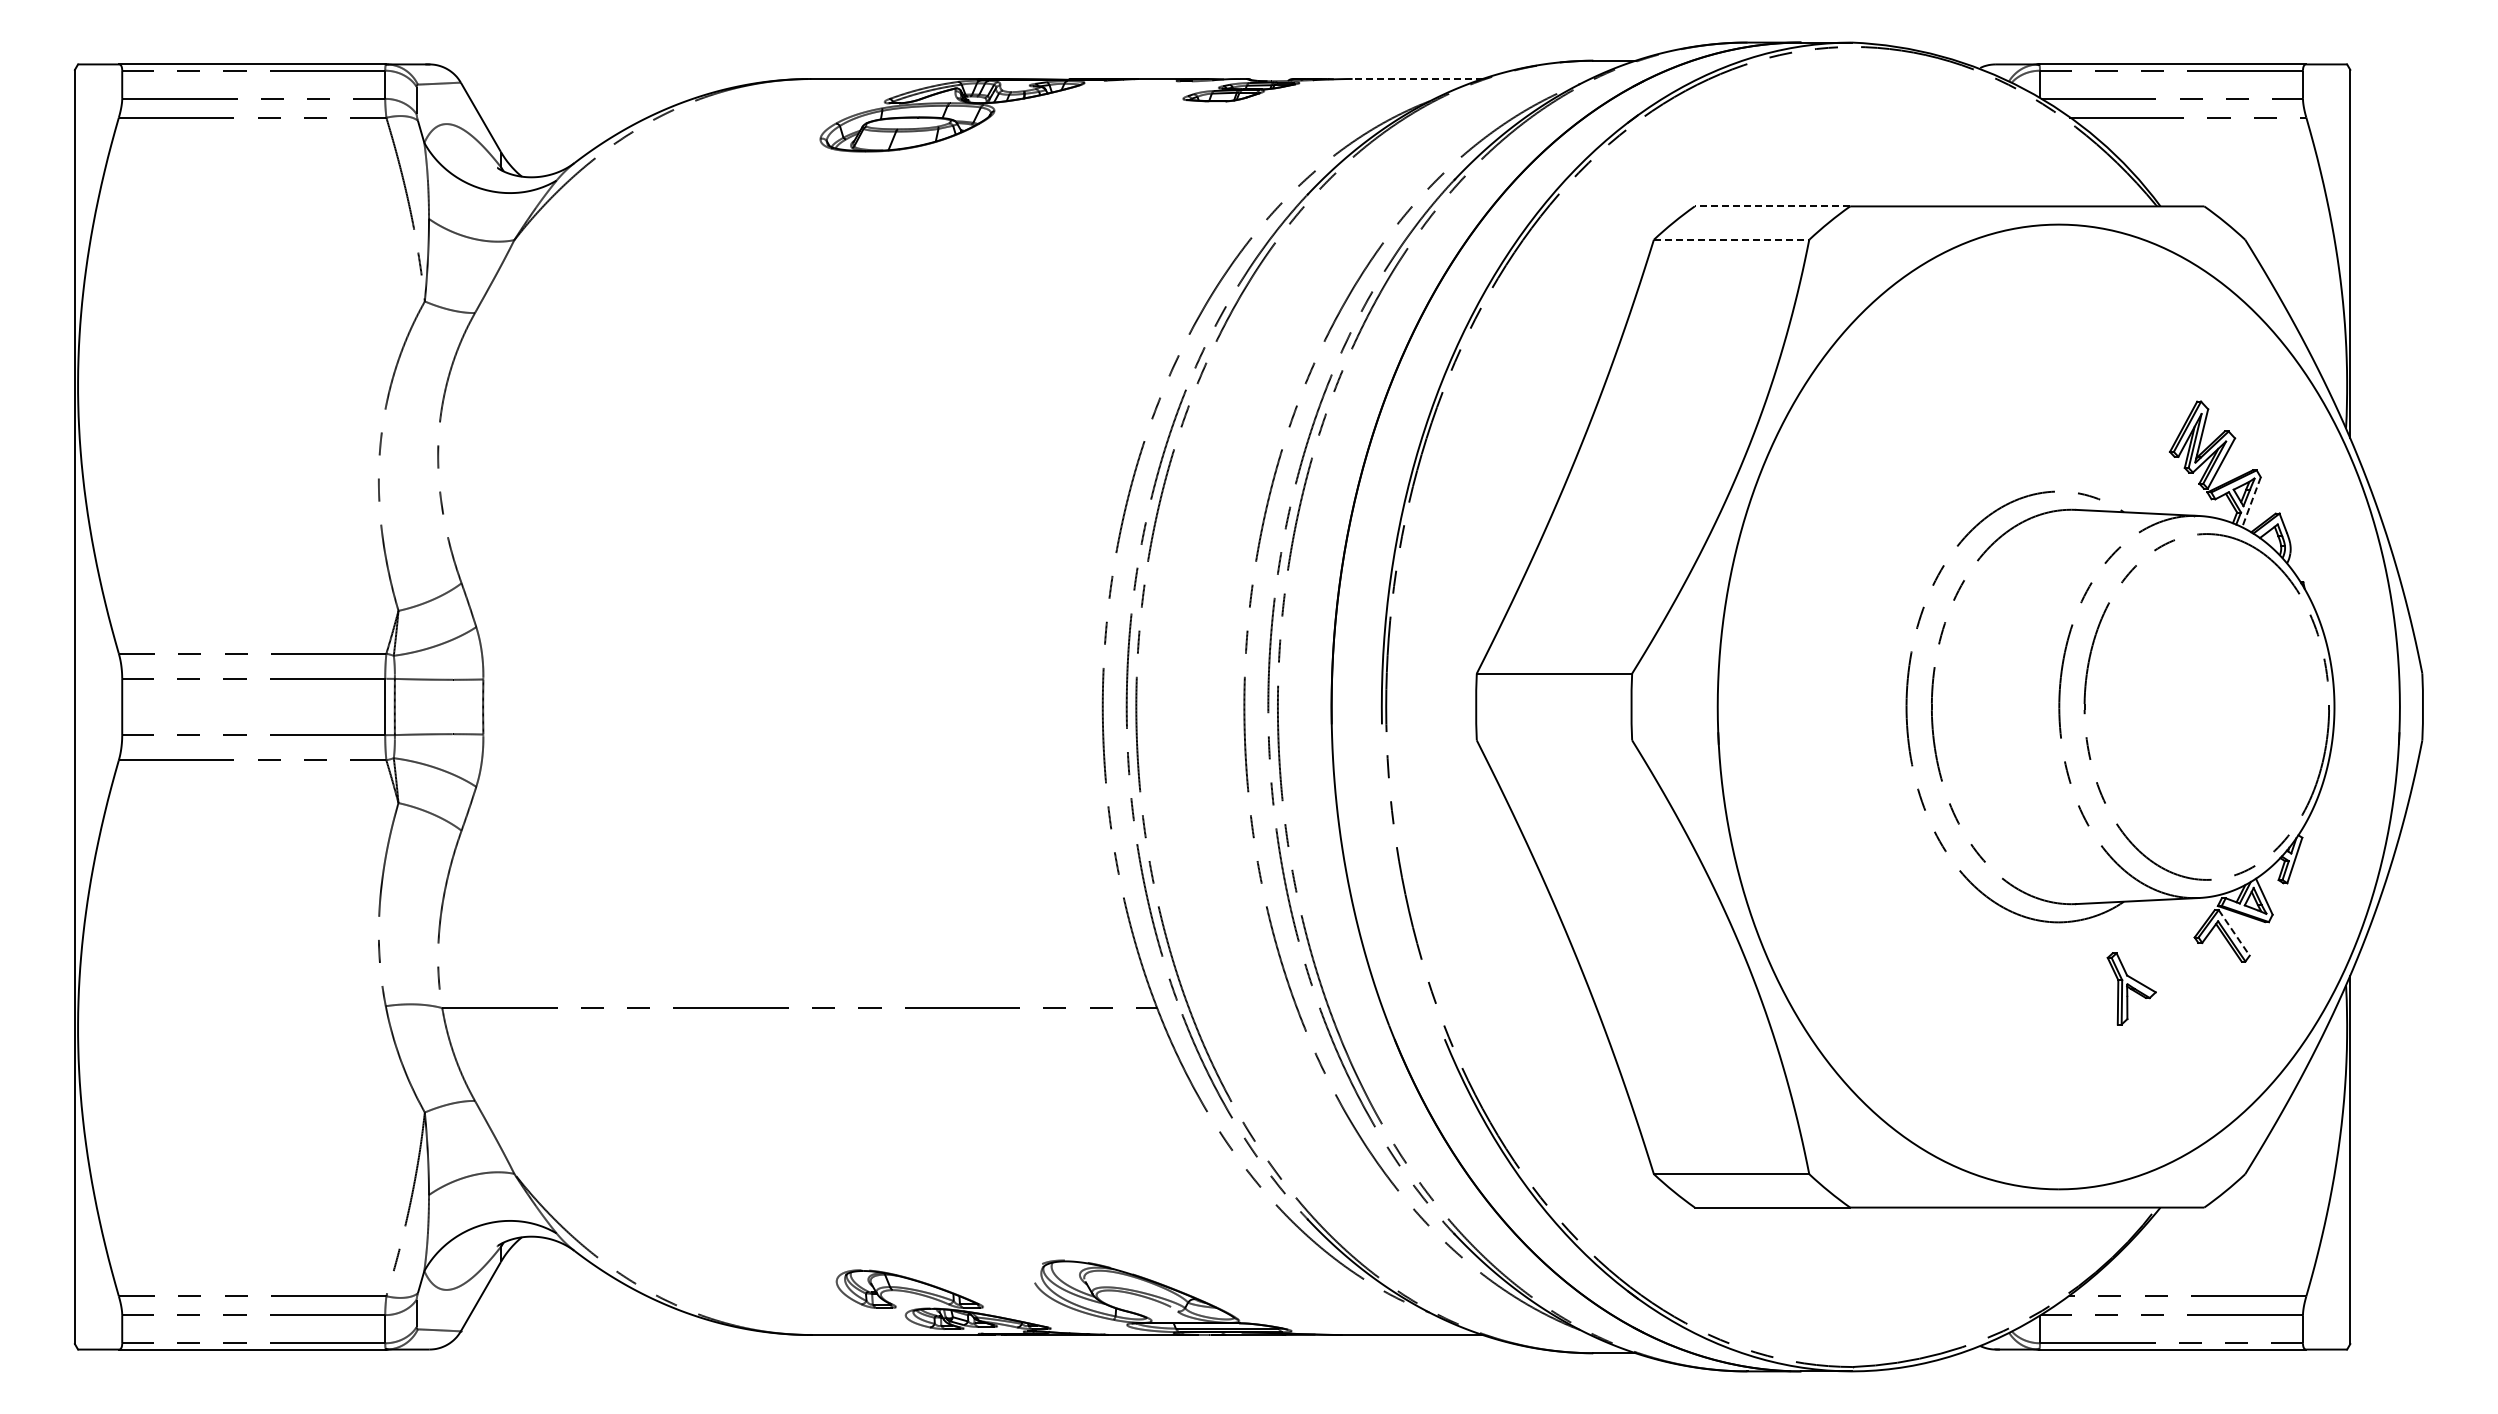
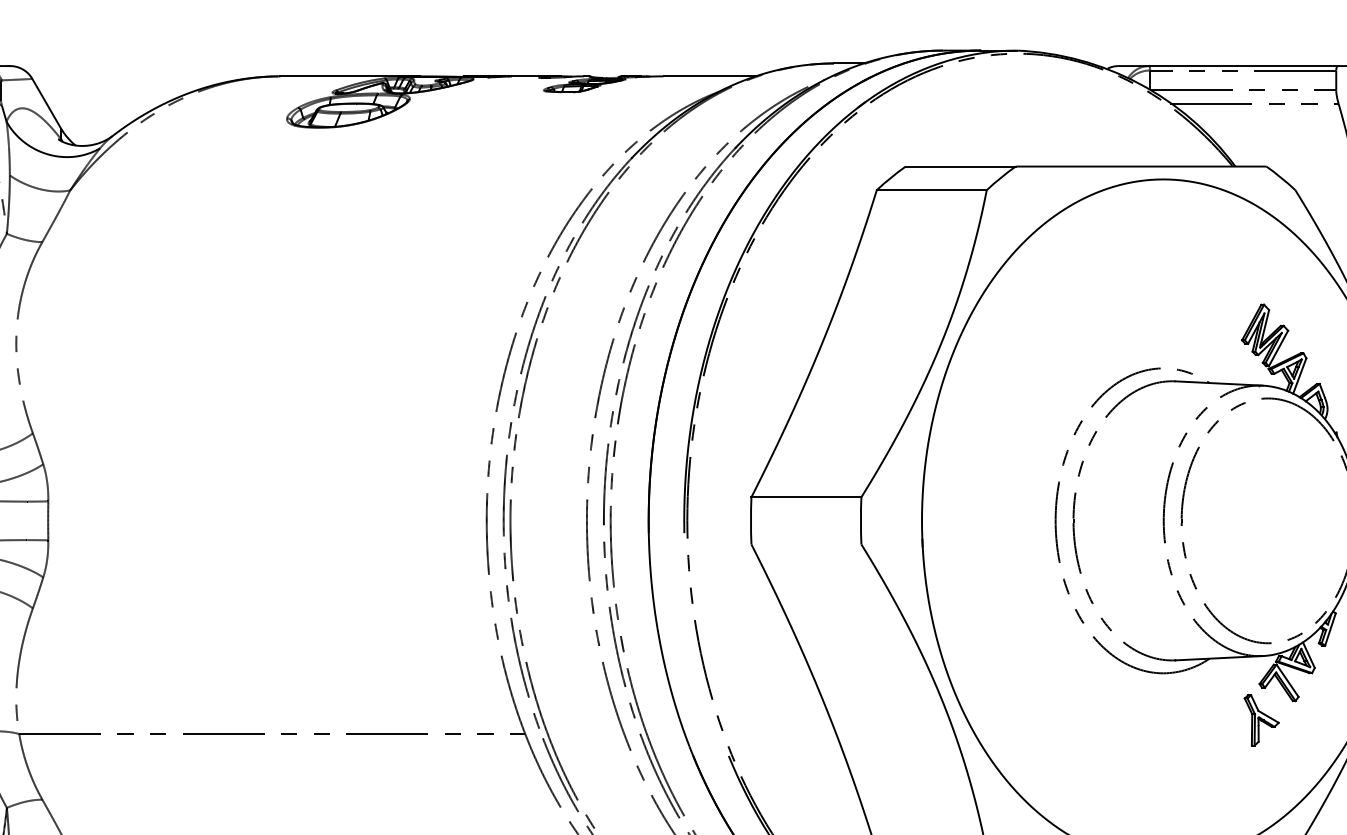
line: (1417, 79) -> (709, 76), dashed -> solid
line: (1772, 206) -> (960, 166), dashed -> solid
line: (1731, 239) -> (931, 189), dashed -> solid
line: (2251, 502) -> (1299, 376), dashed -> solid
line: (2234, 932) -> (1287, 680), dashed -> solid
part: (2131, 988) -> (1261, 720), moved

